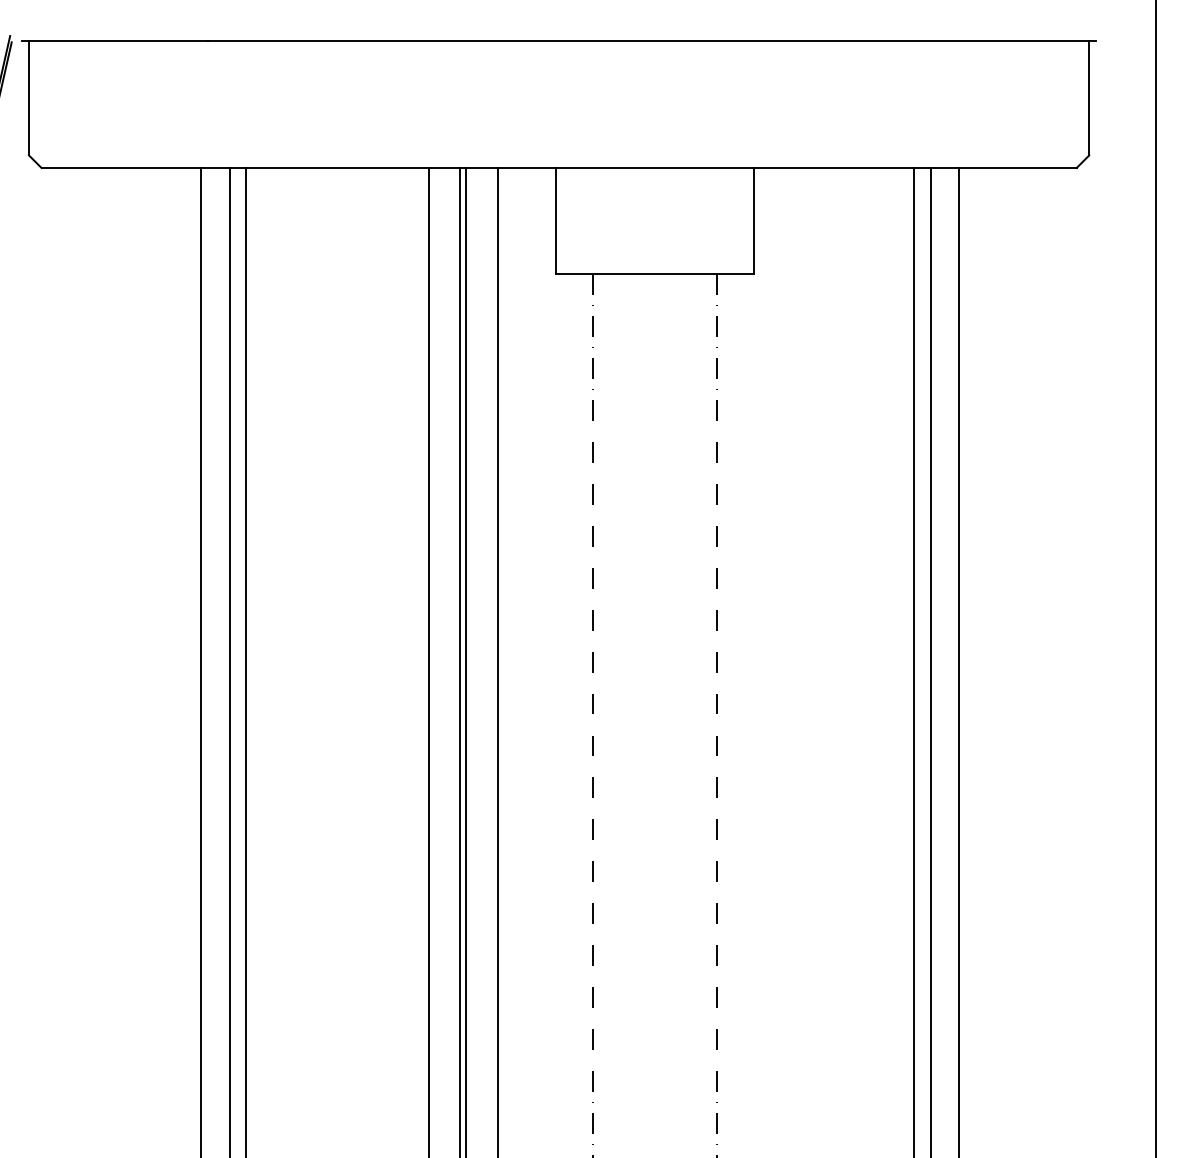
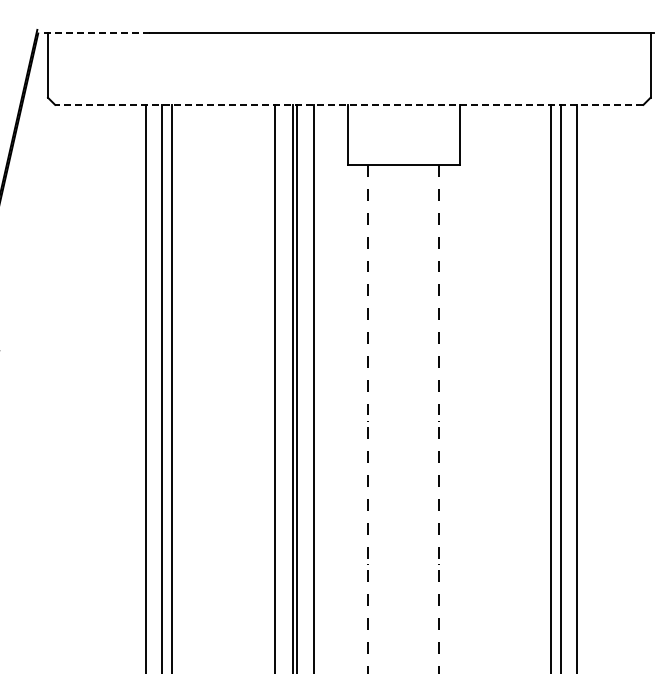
line: (114, 40) -> (96, 32), solid -> dashed
line: (557, 167) -> (348, 104), solid -> dashed

